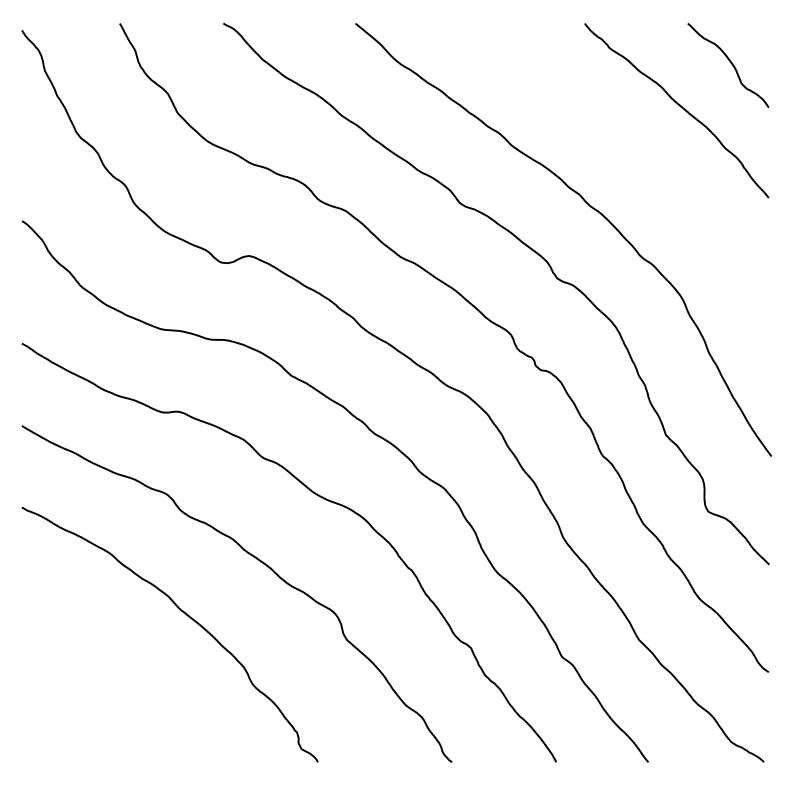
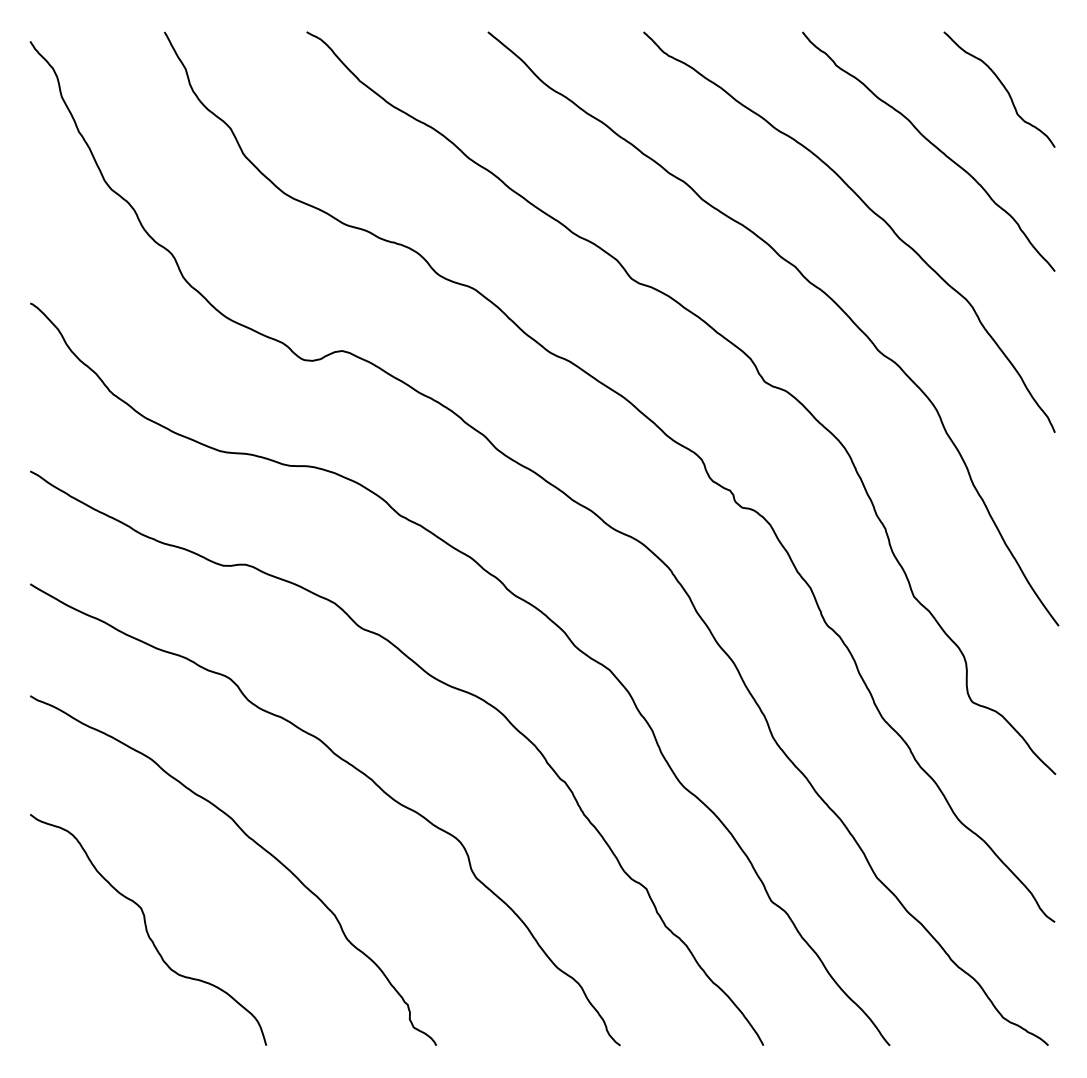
curve: (634, 153) -> (870, 210), added
curve: (107, 677) -> (147, 929), added

